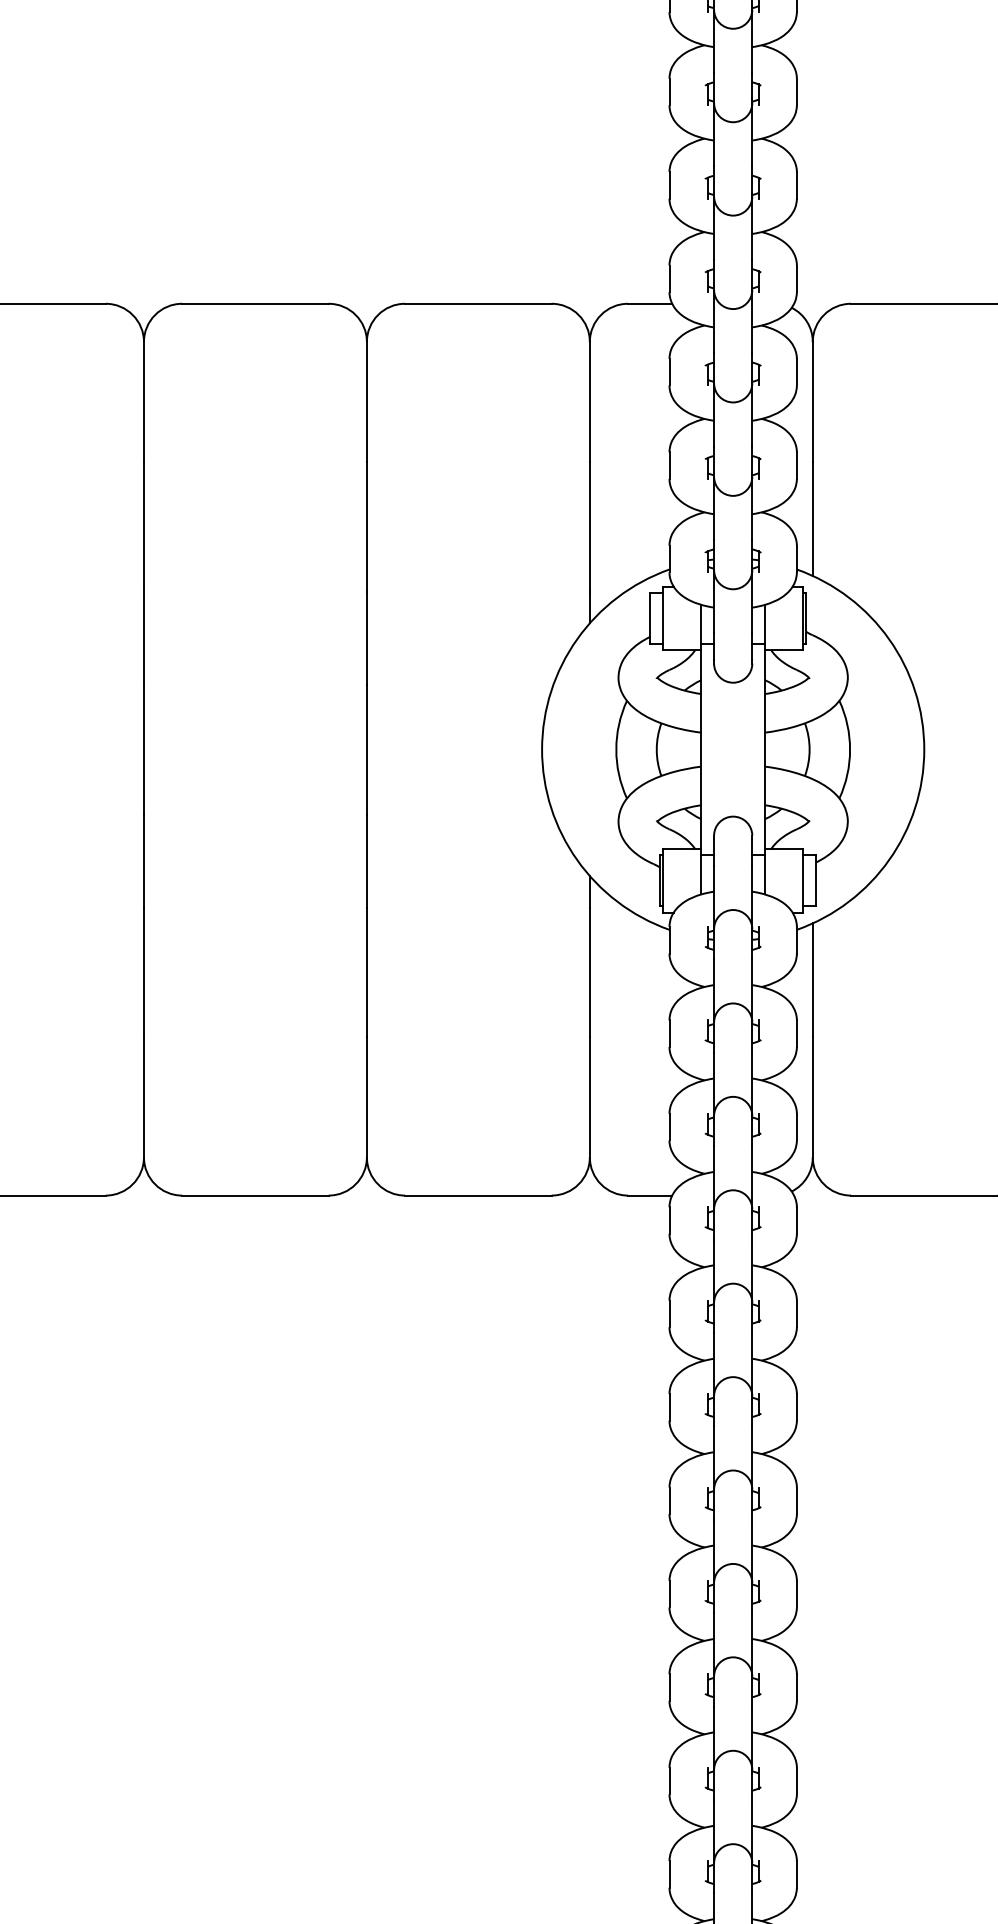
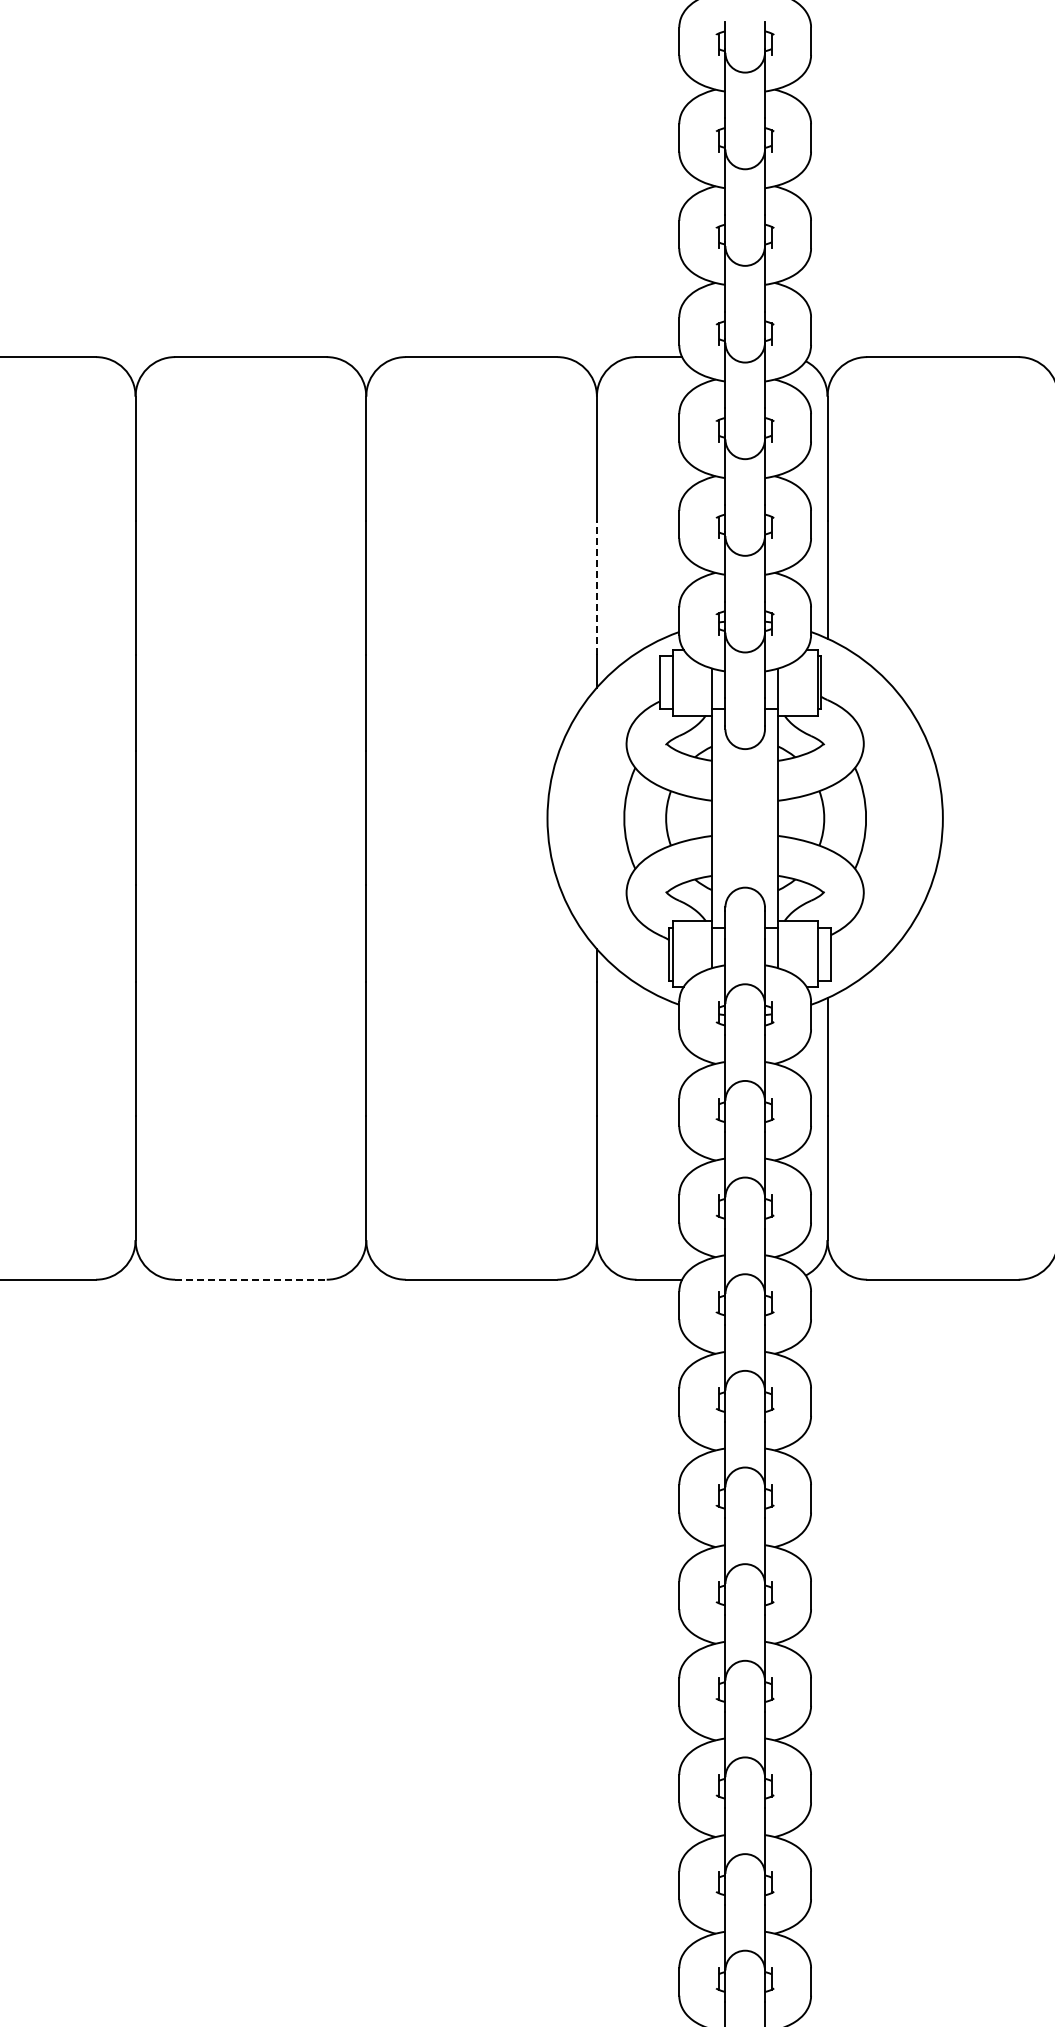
line: (589, 526) -> (596, 587), solid -> dashed
line: (255, 1195) -> (250, 1279), solid -> dashed

